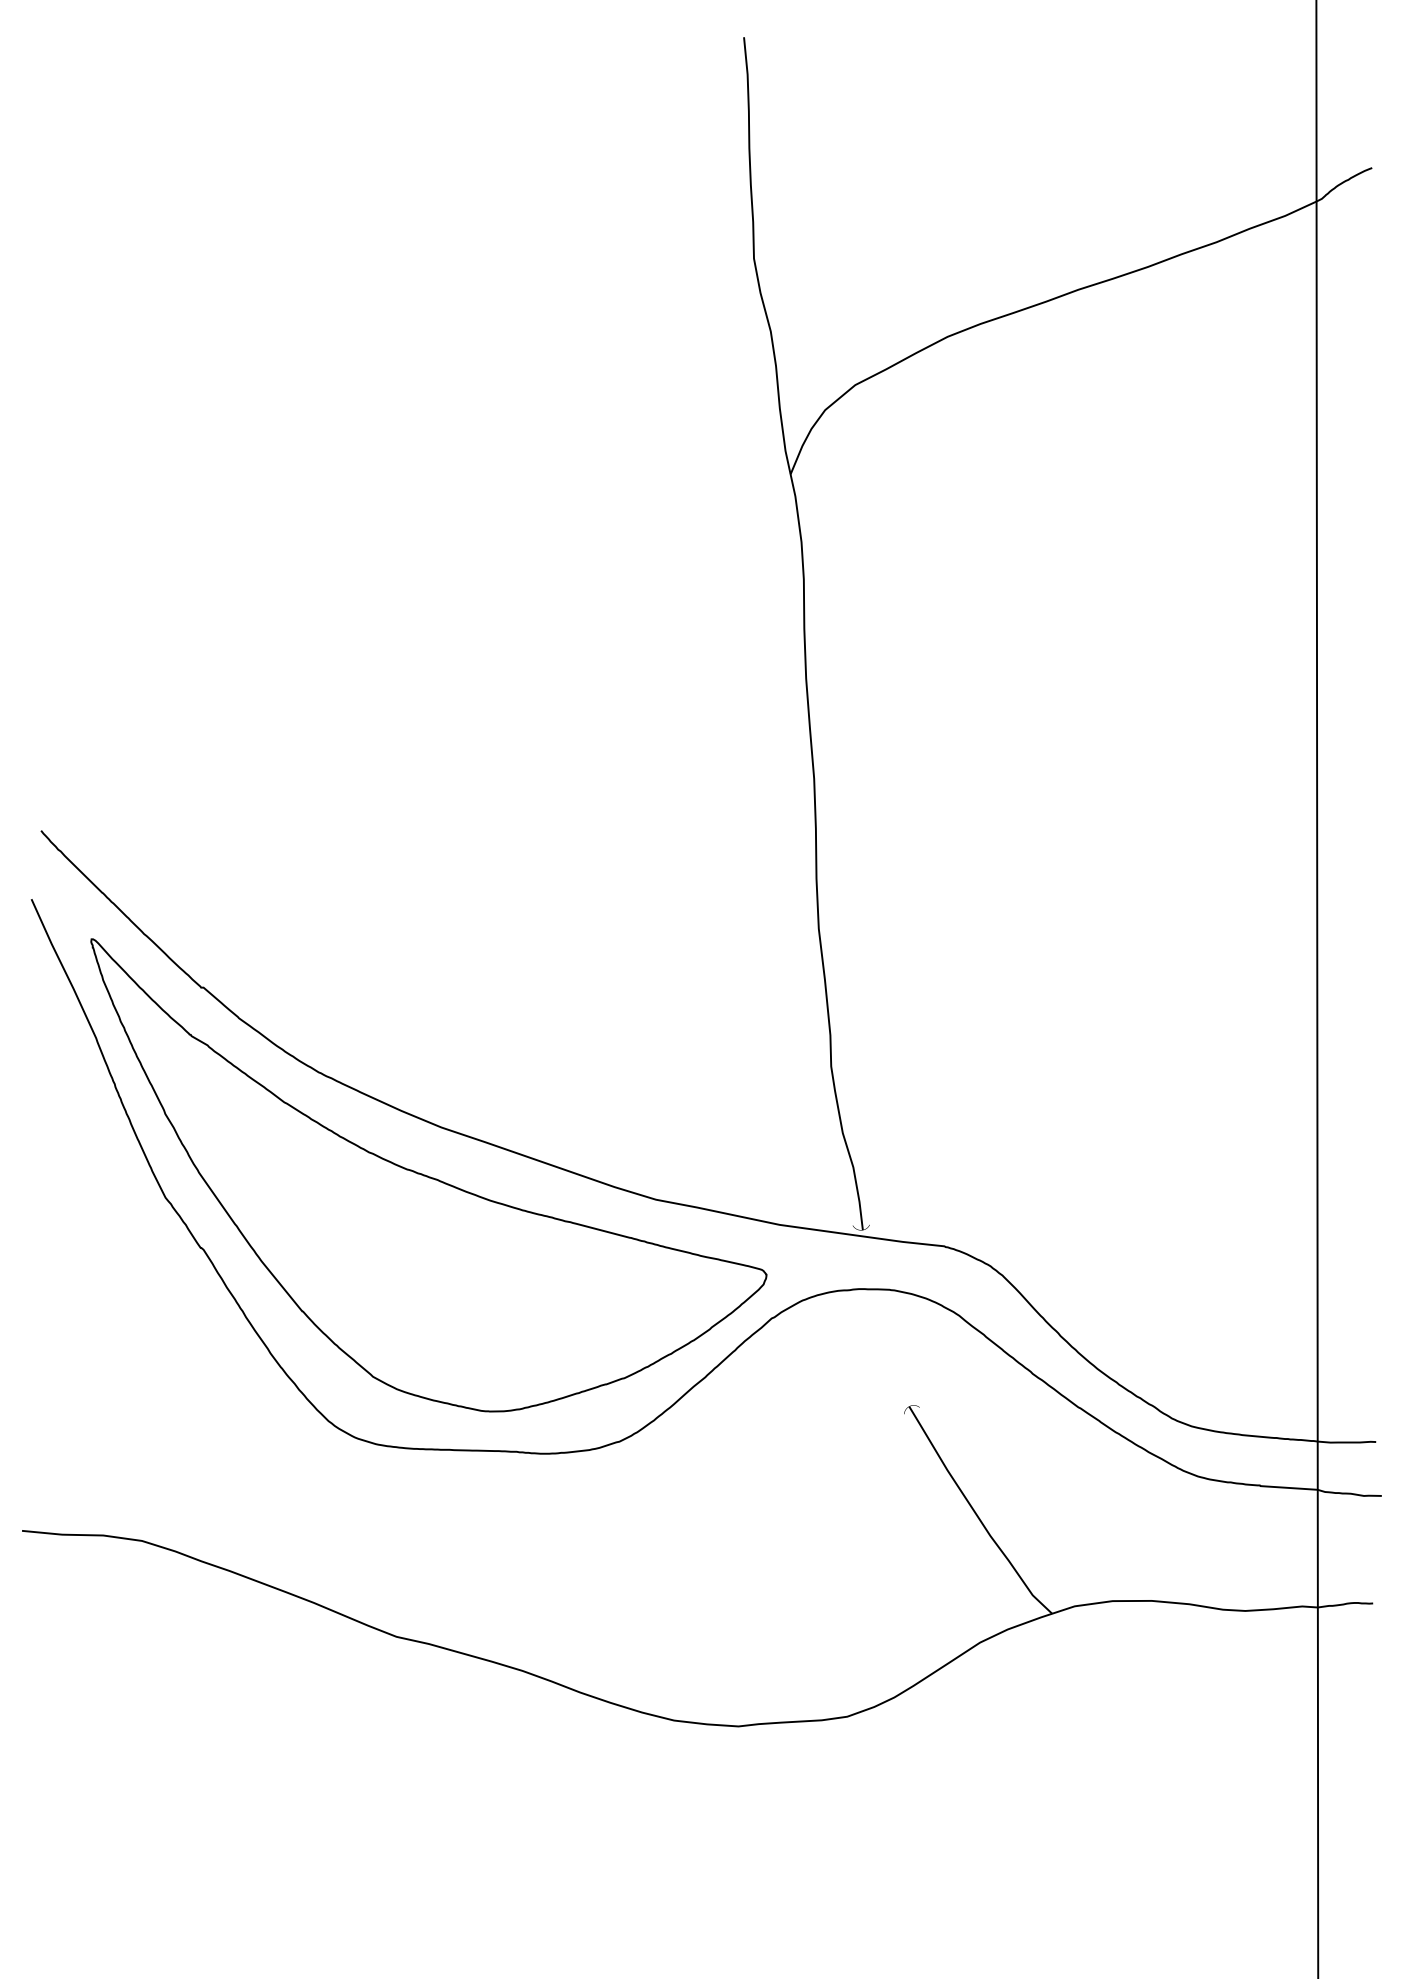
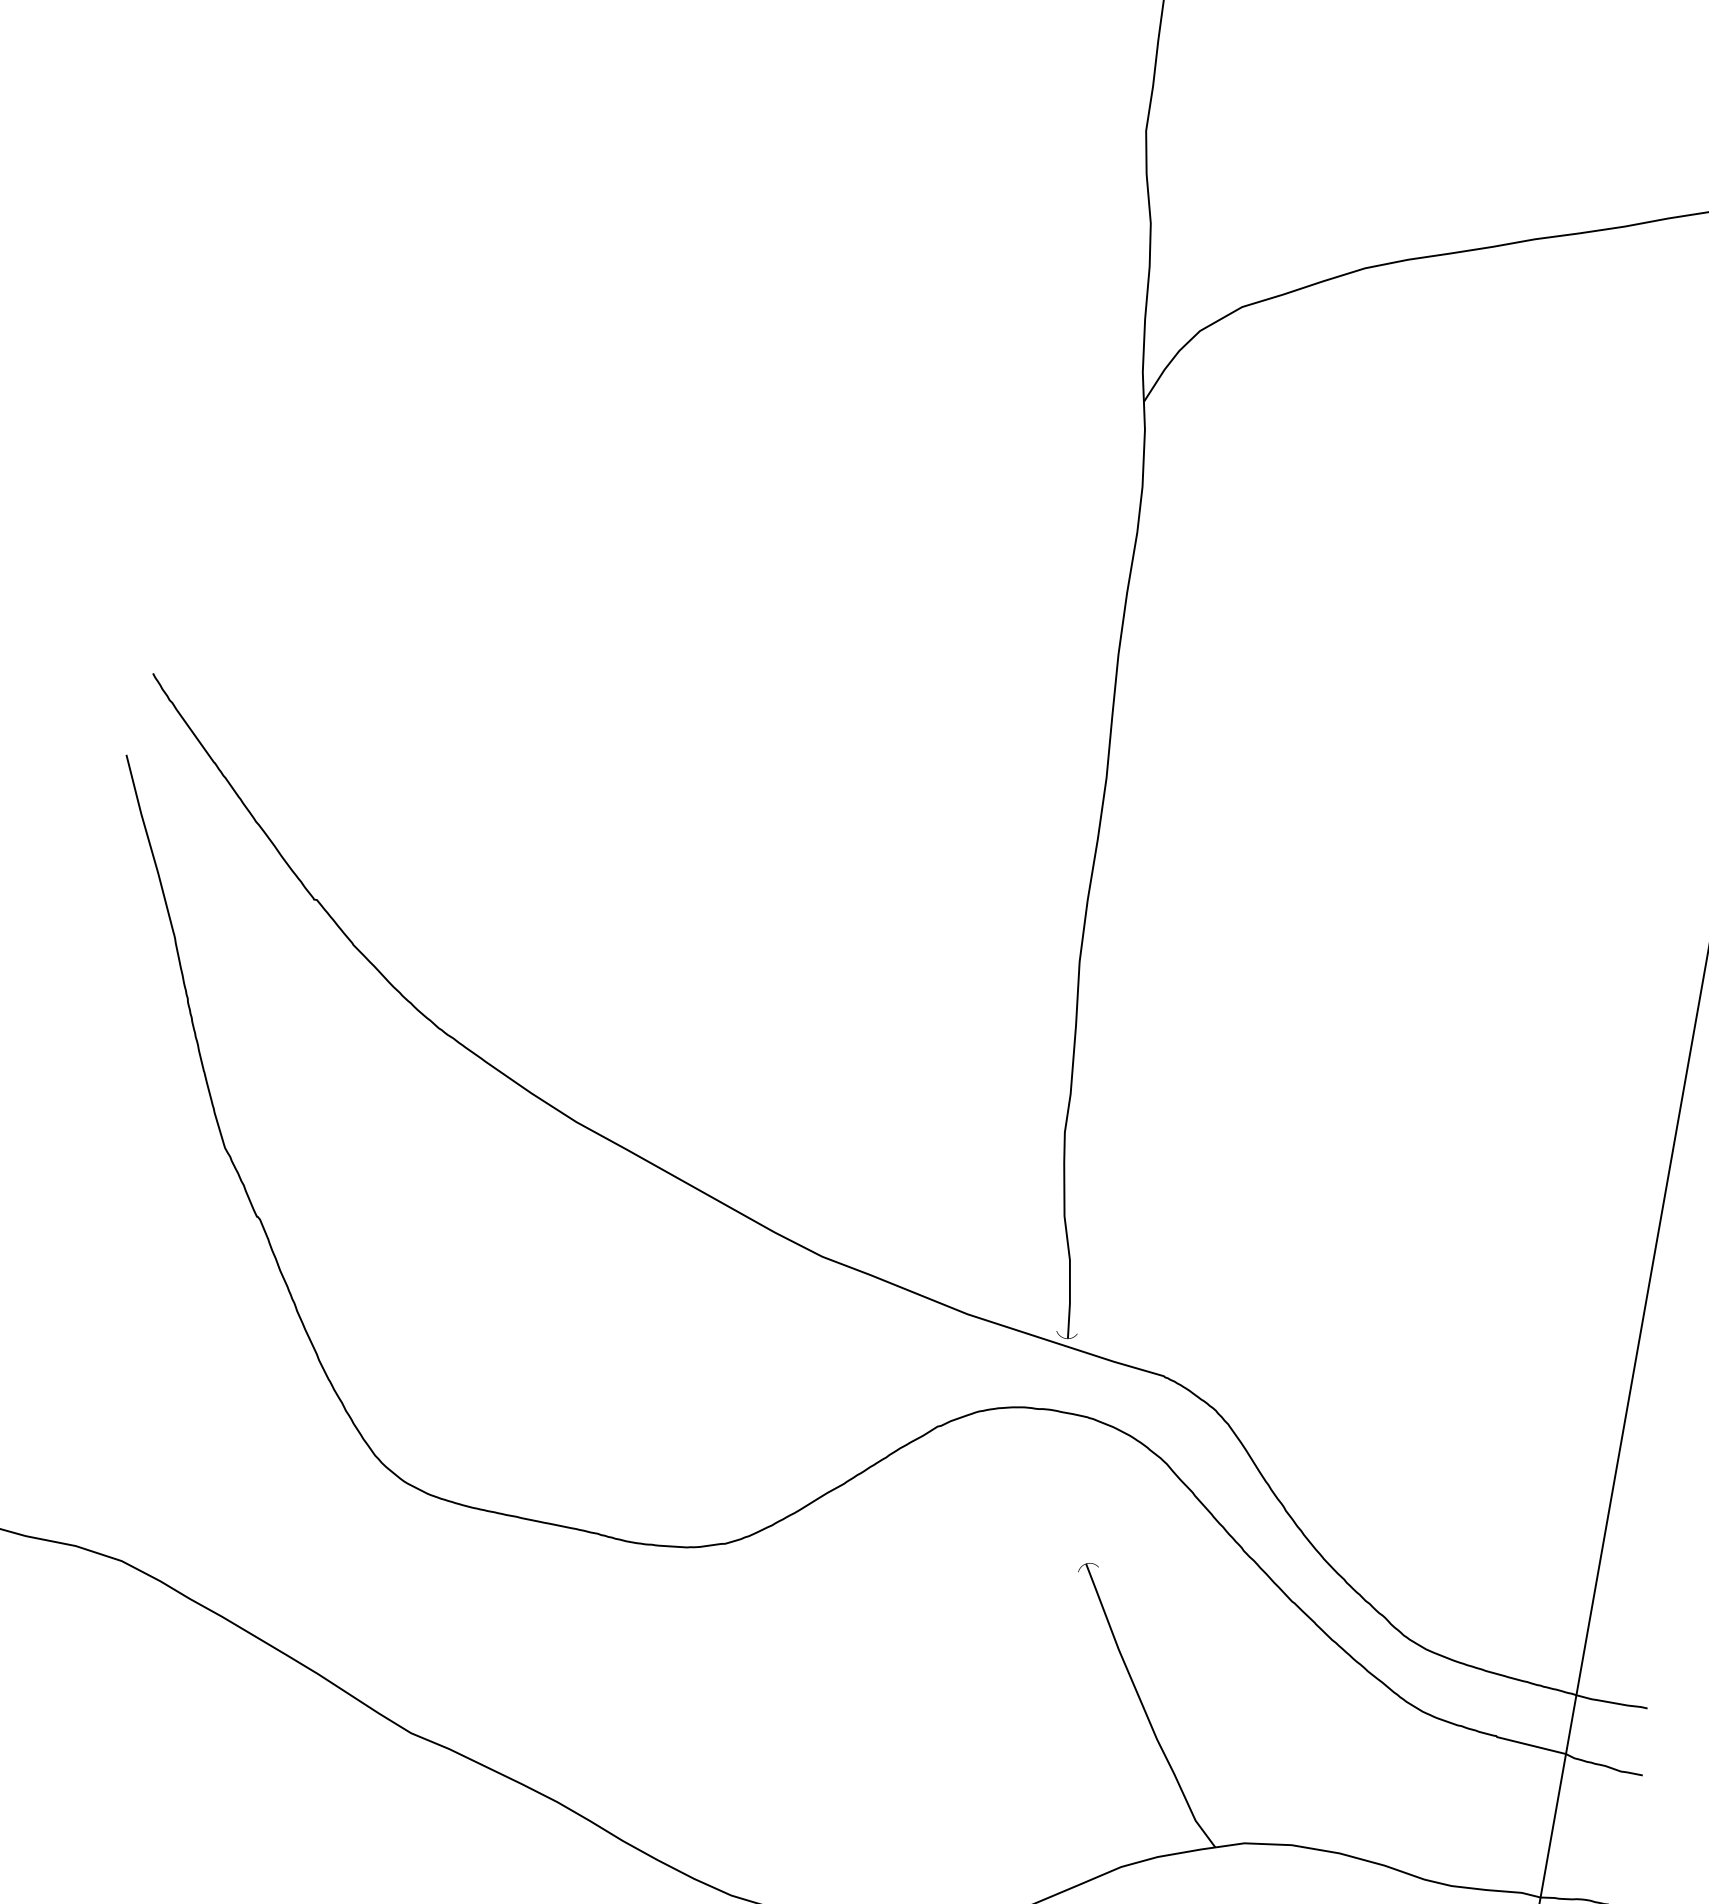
part: (428, 1175) -> (550, 1177), removed

